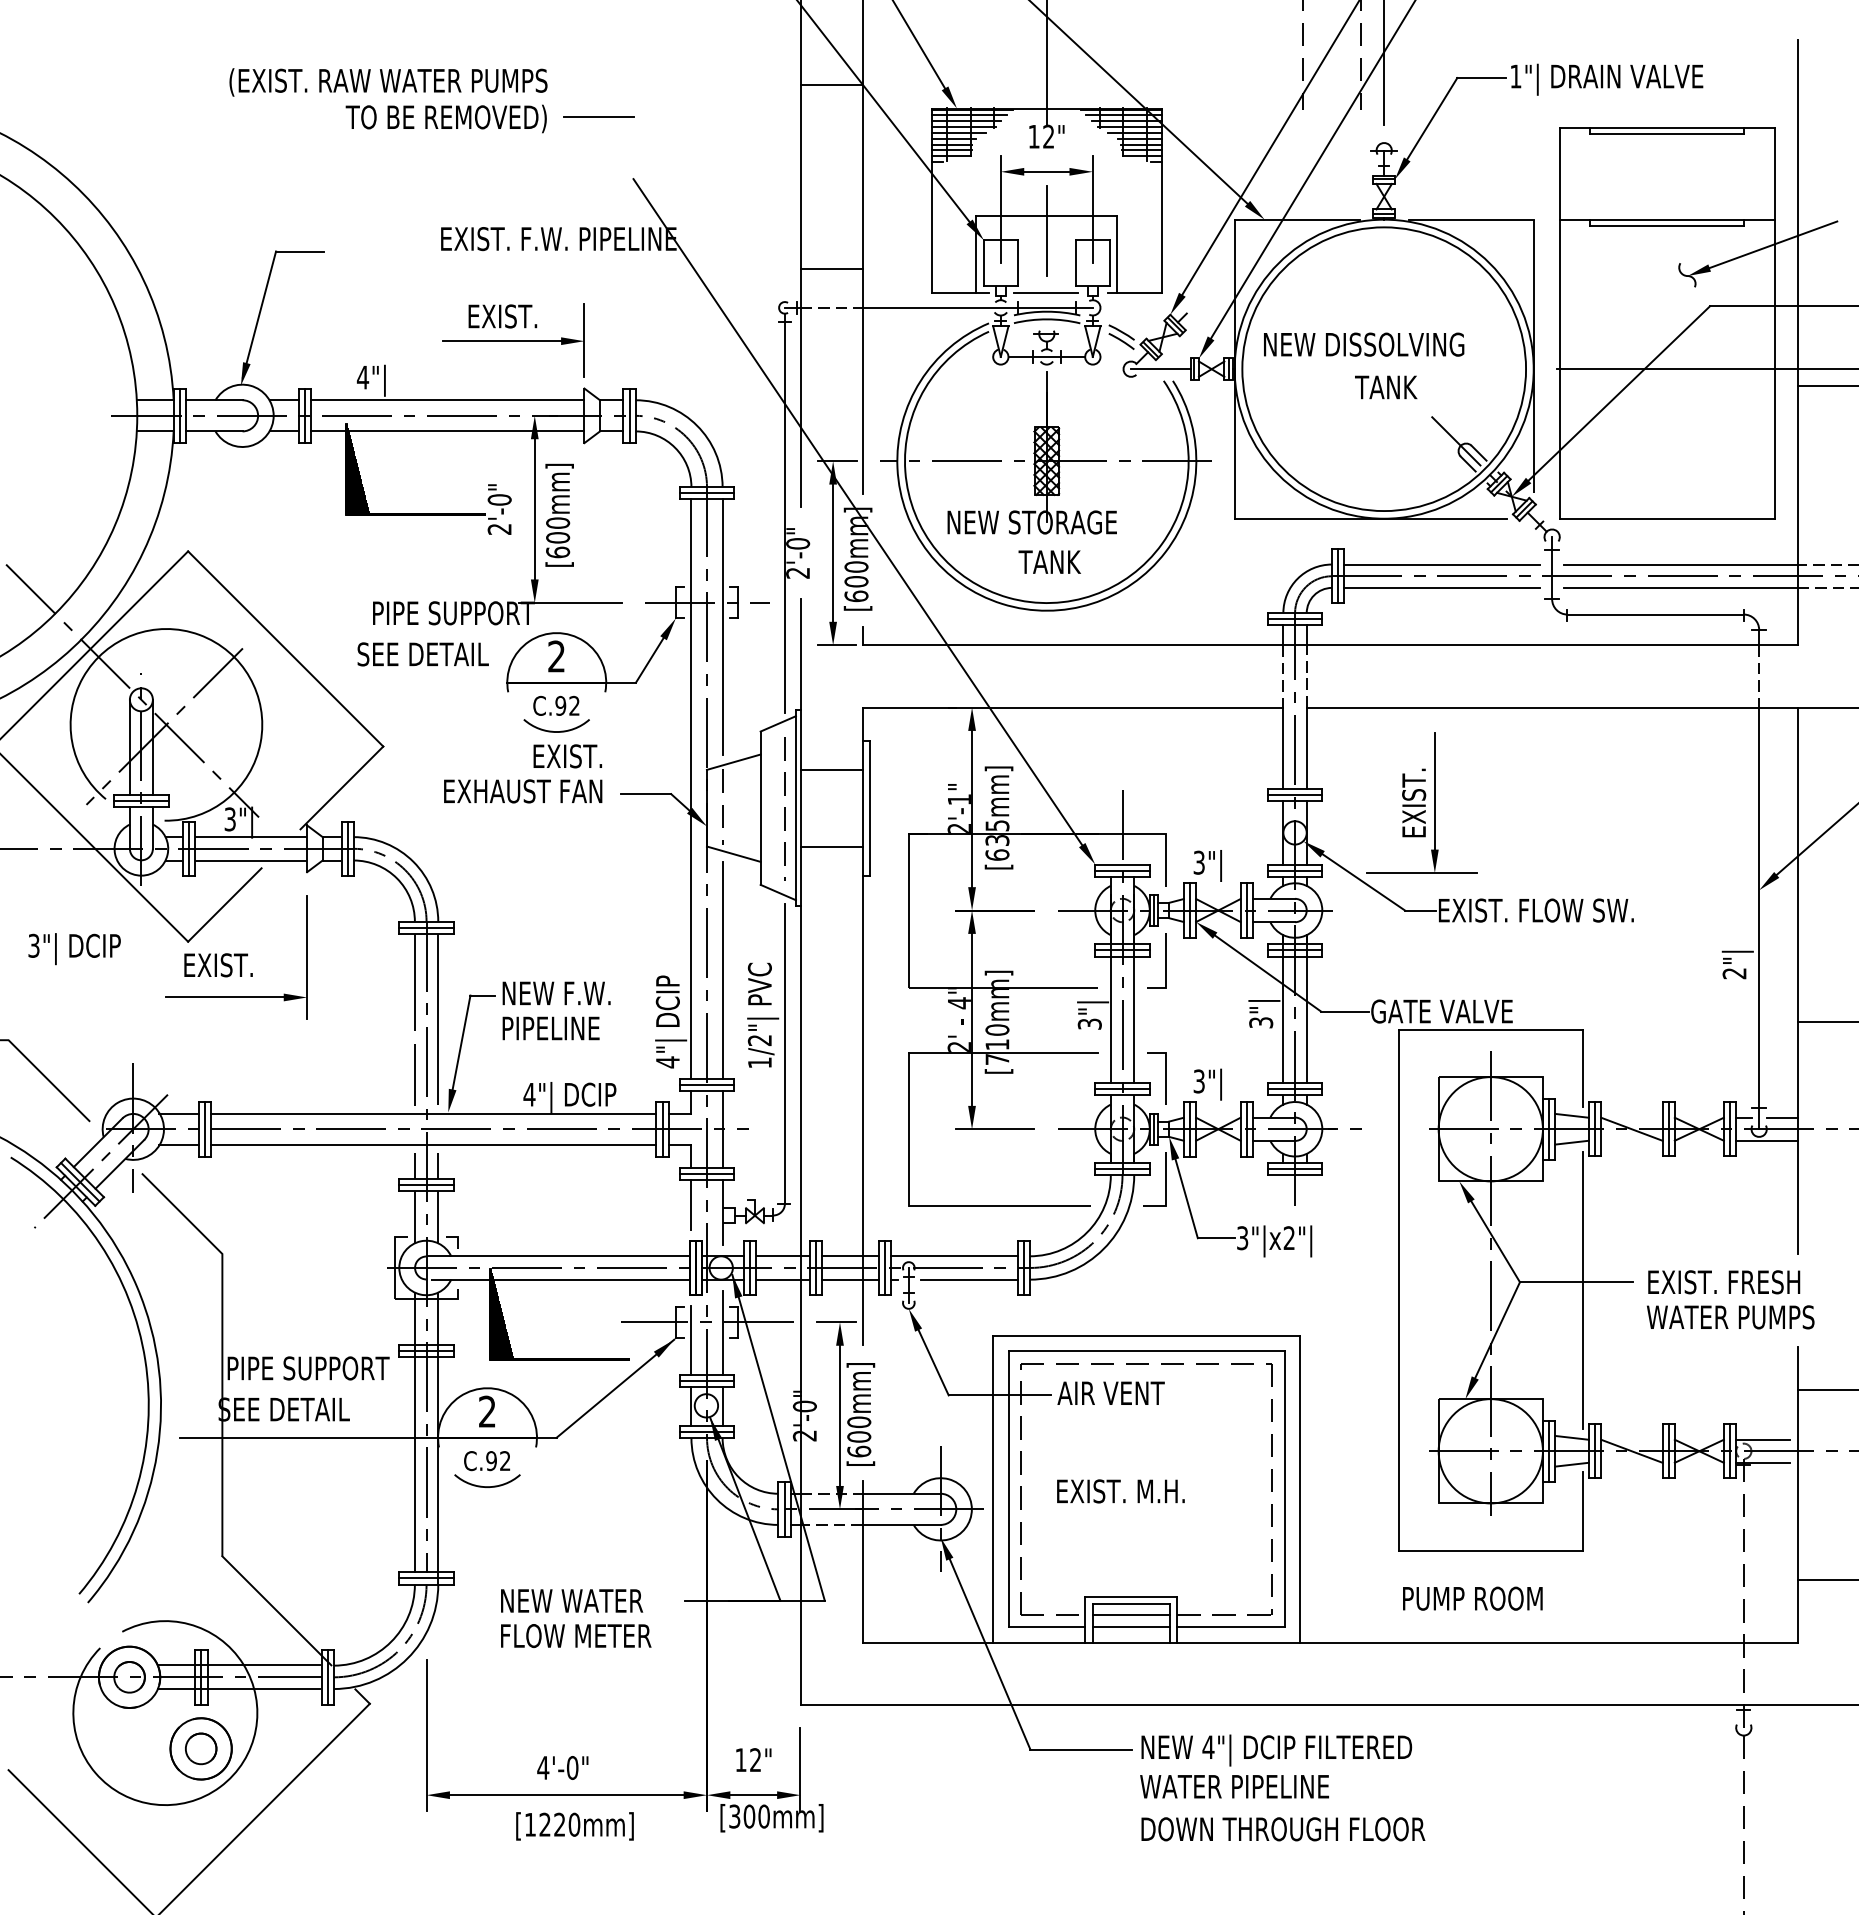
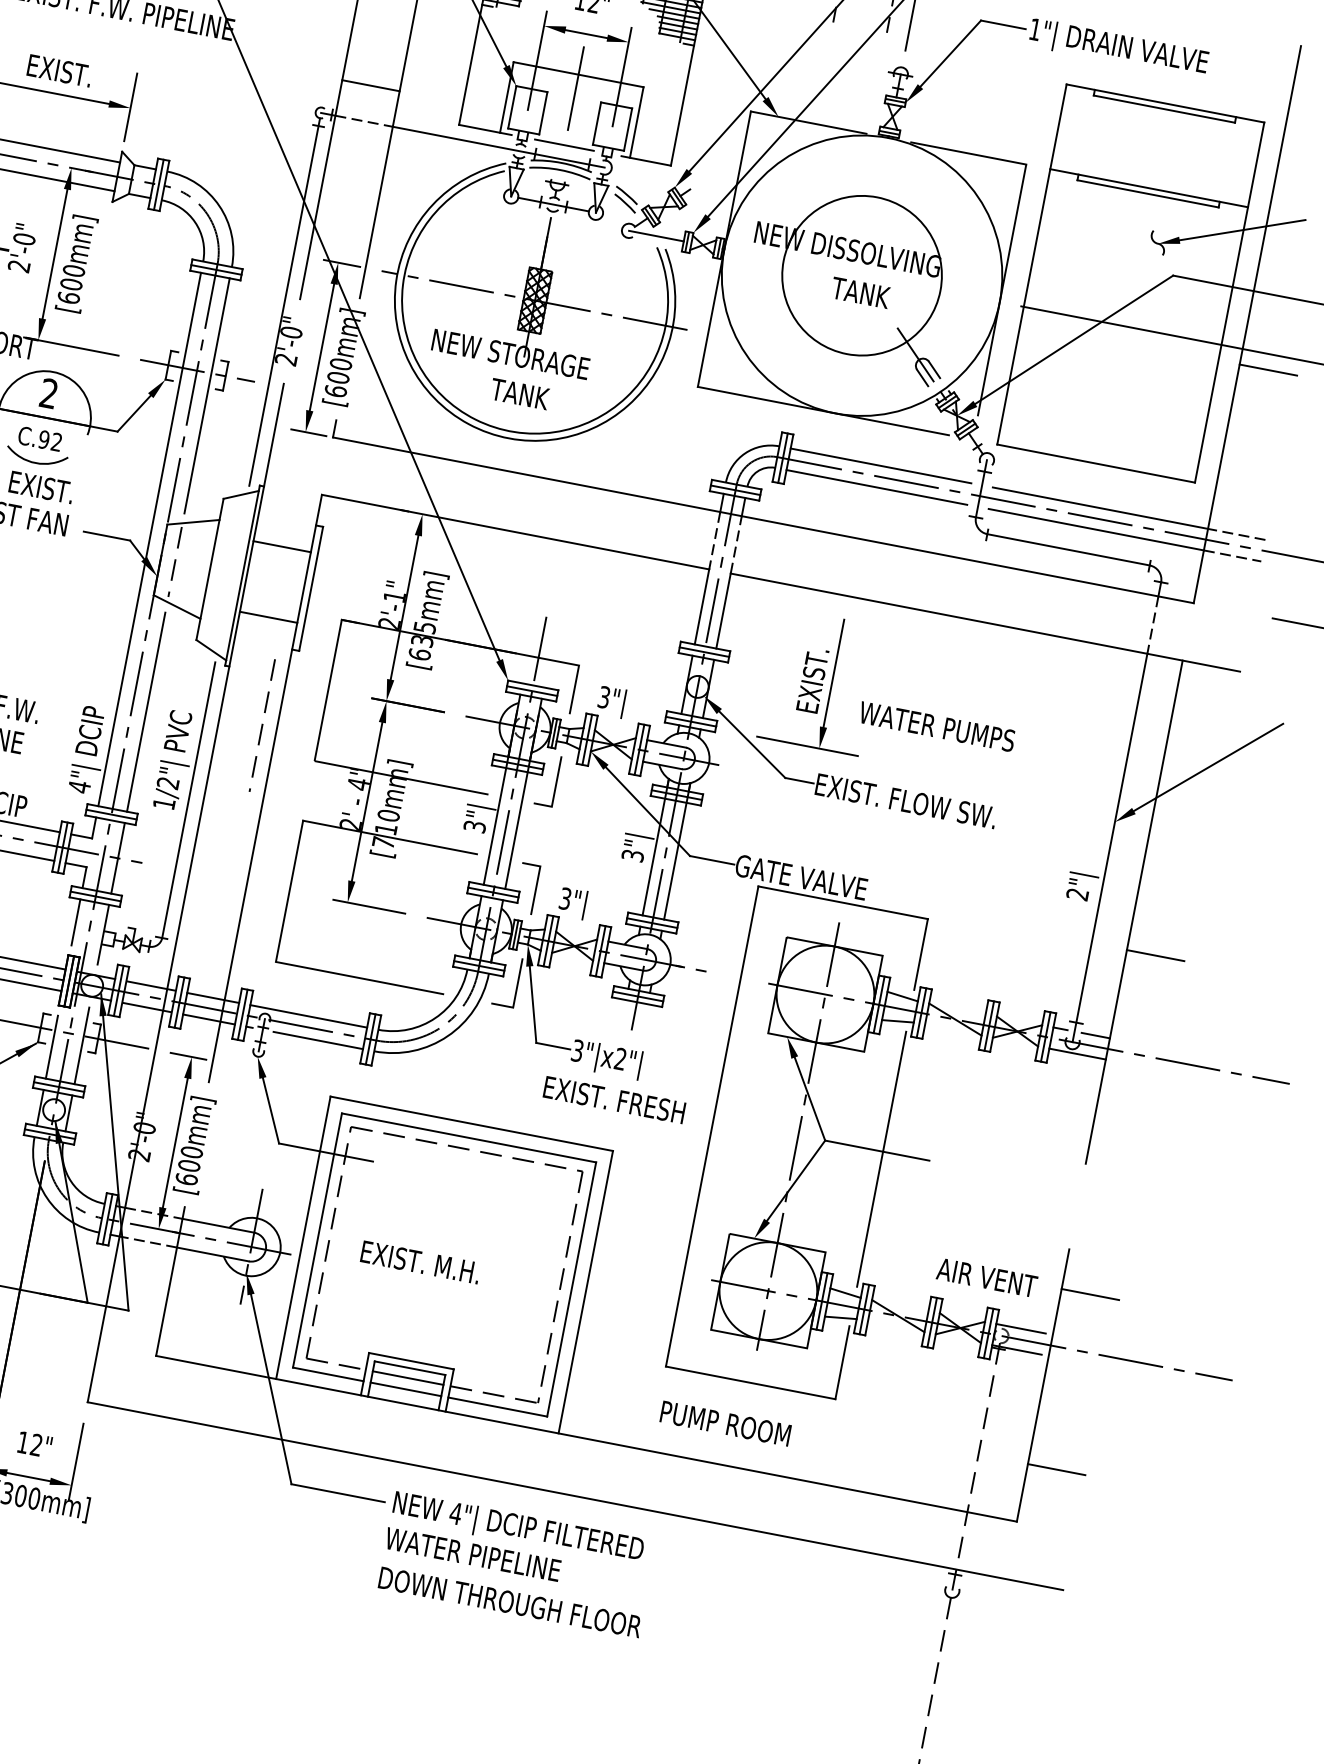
circle: (1384, 369) -> (862, 276), size x0.6
line: (784, 808) -> (262, 724), moved
text: (1724, 1282) -> (614, 1100), moved
text: (1730, 1317) -> (936, 726), moved
text: (1110, 1392) -> (986, 1276), moved

